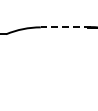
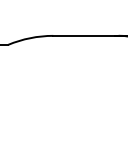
line: (65, 27) -> (85, 36), dashed -> solid

